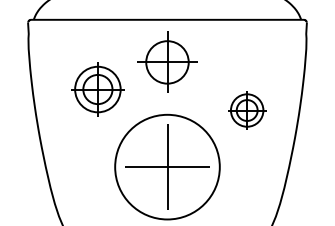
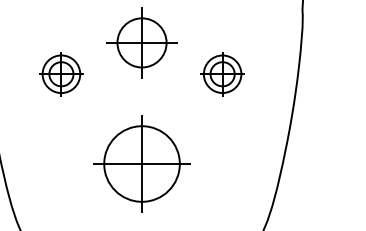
part: (97, 89) -> (61, 74), size x0.71
part: (247, 110) -> (222, 74), moved
circle: (167, 166) -> (142, 163), size x0.62

